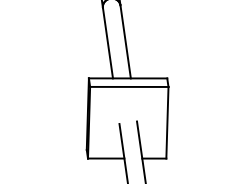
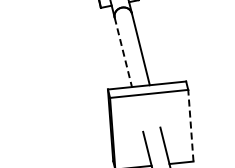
line: (107, 43) -> (122, 52), solid -> dashed
line: (167, 122) -> (190, 125), solid -> dashed

